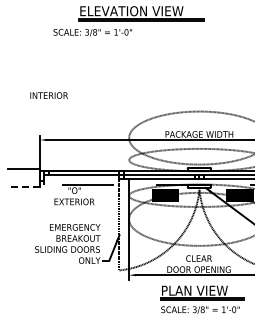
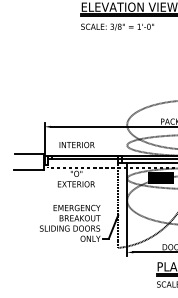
text: (92, 32) -> (117, 26), moved
text: (48, 95) -> (76, 144), moved
line: (23, 186) -> (29, 170), dashed -> solid

